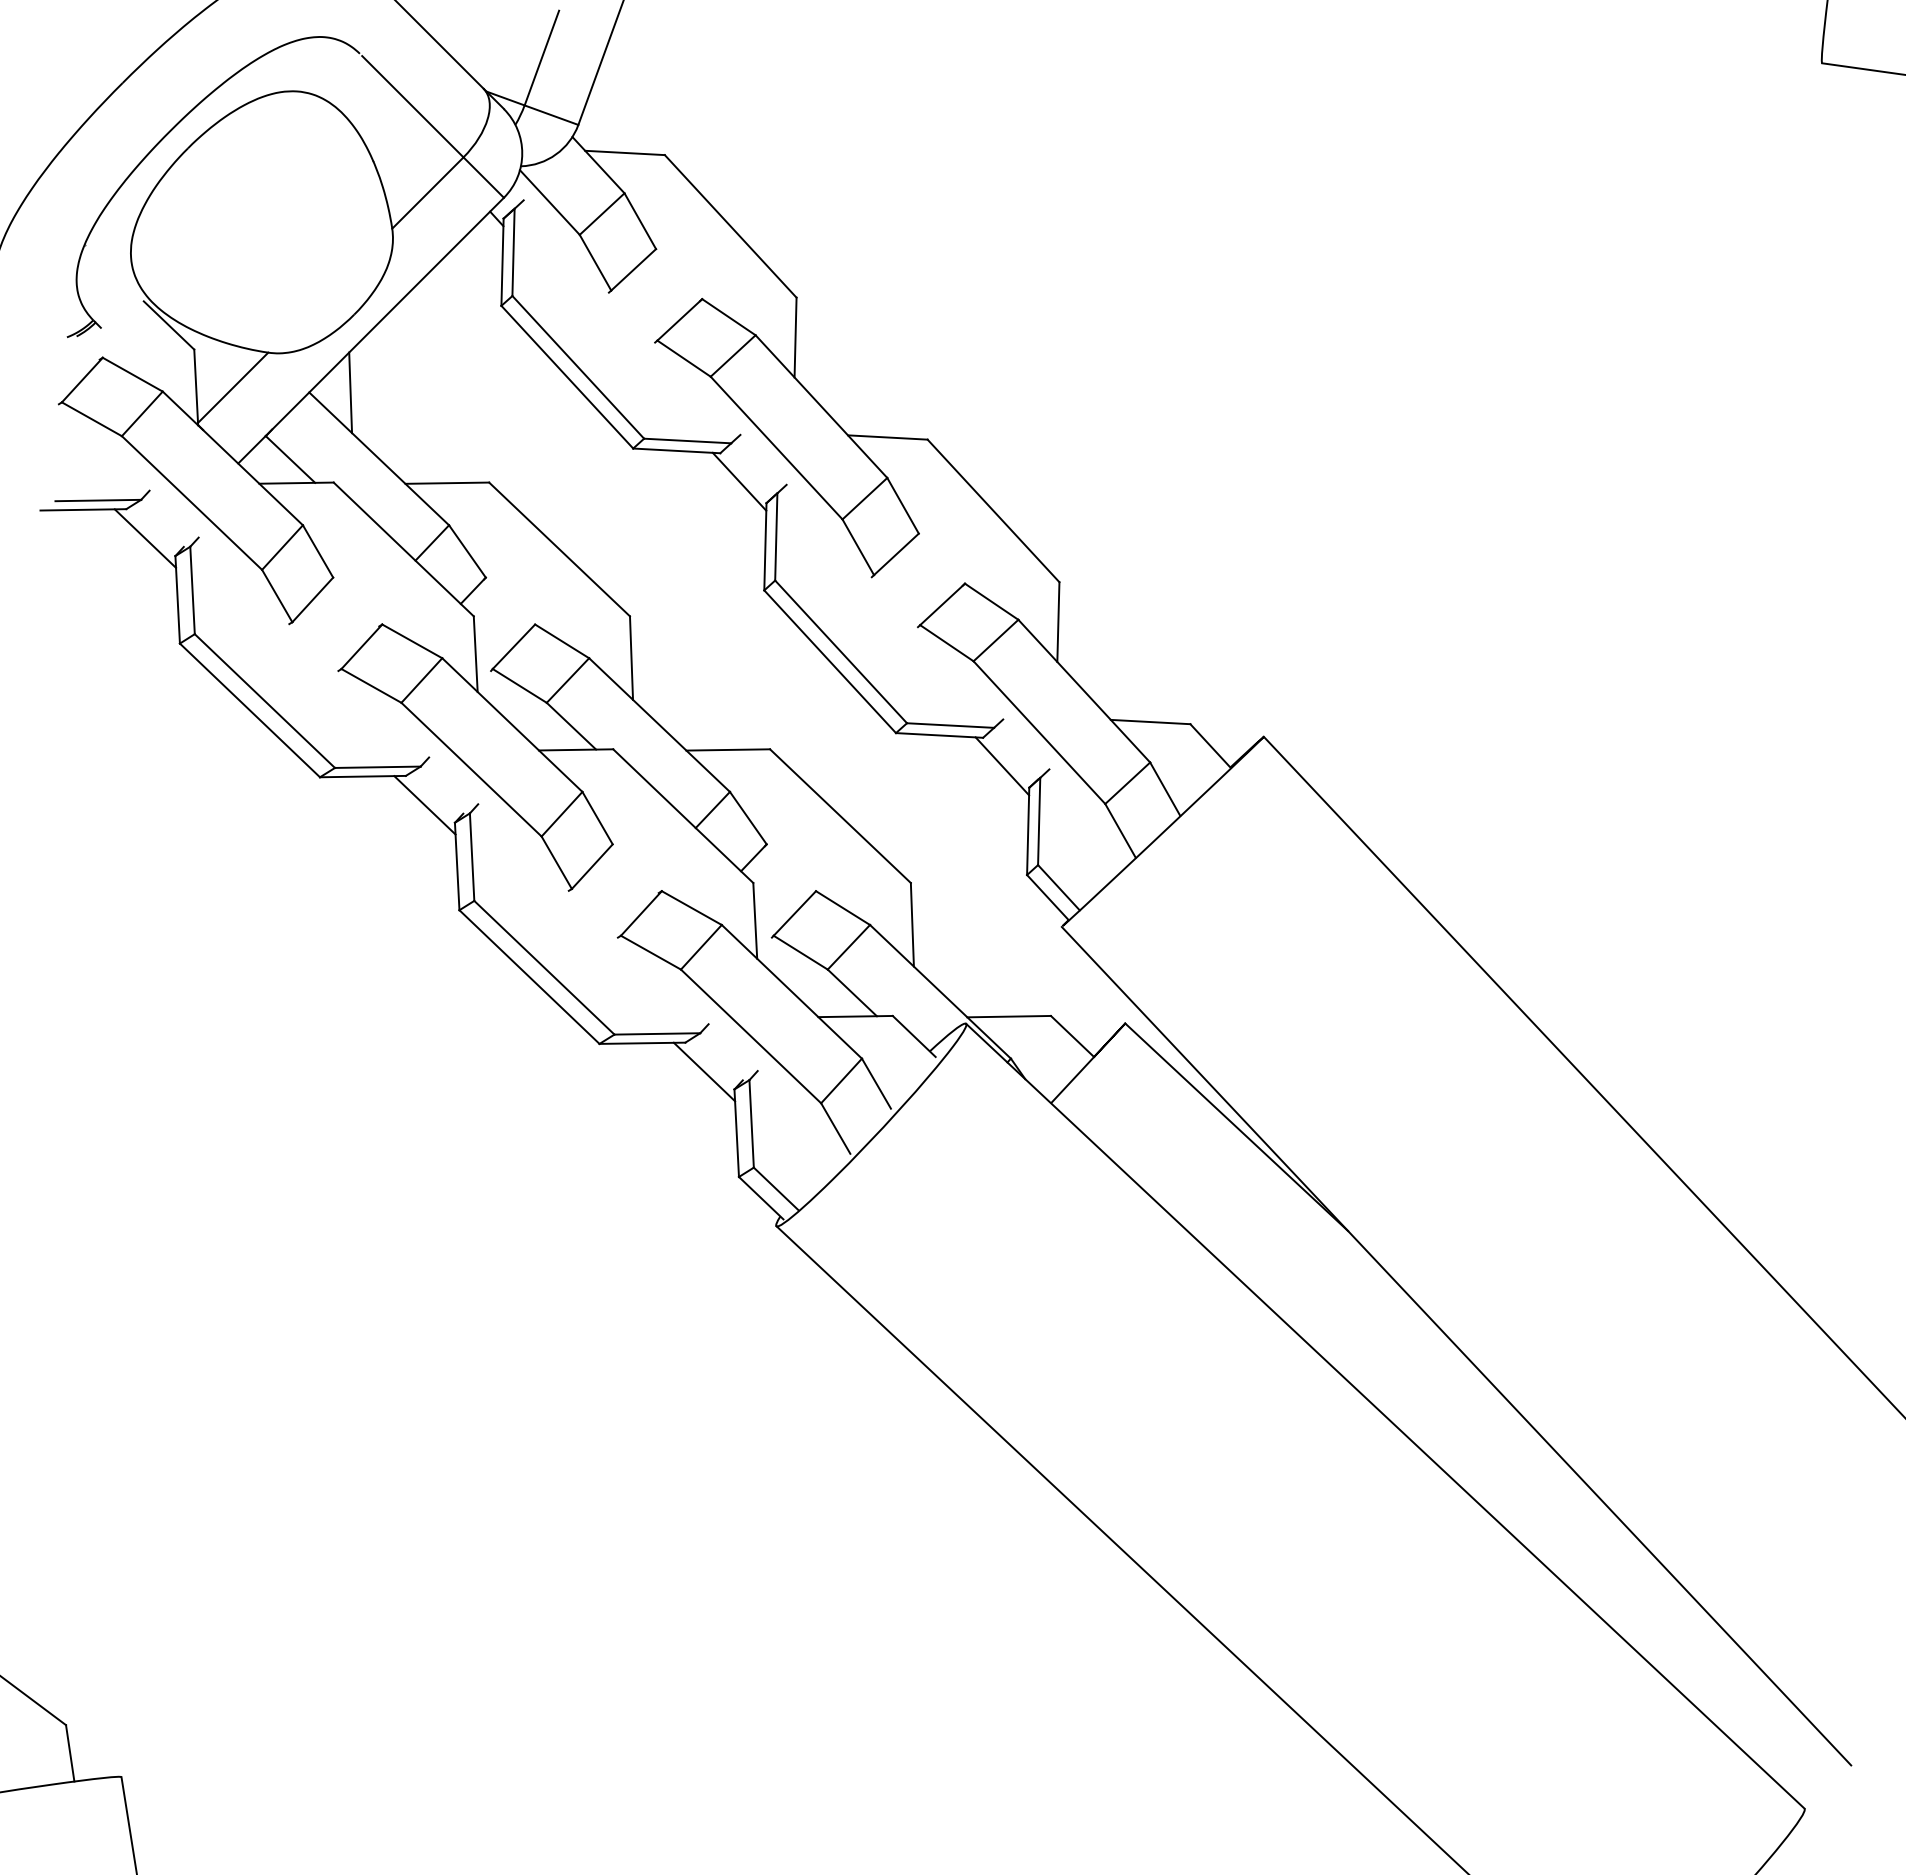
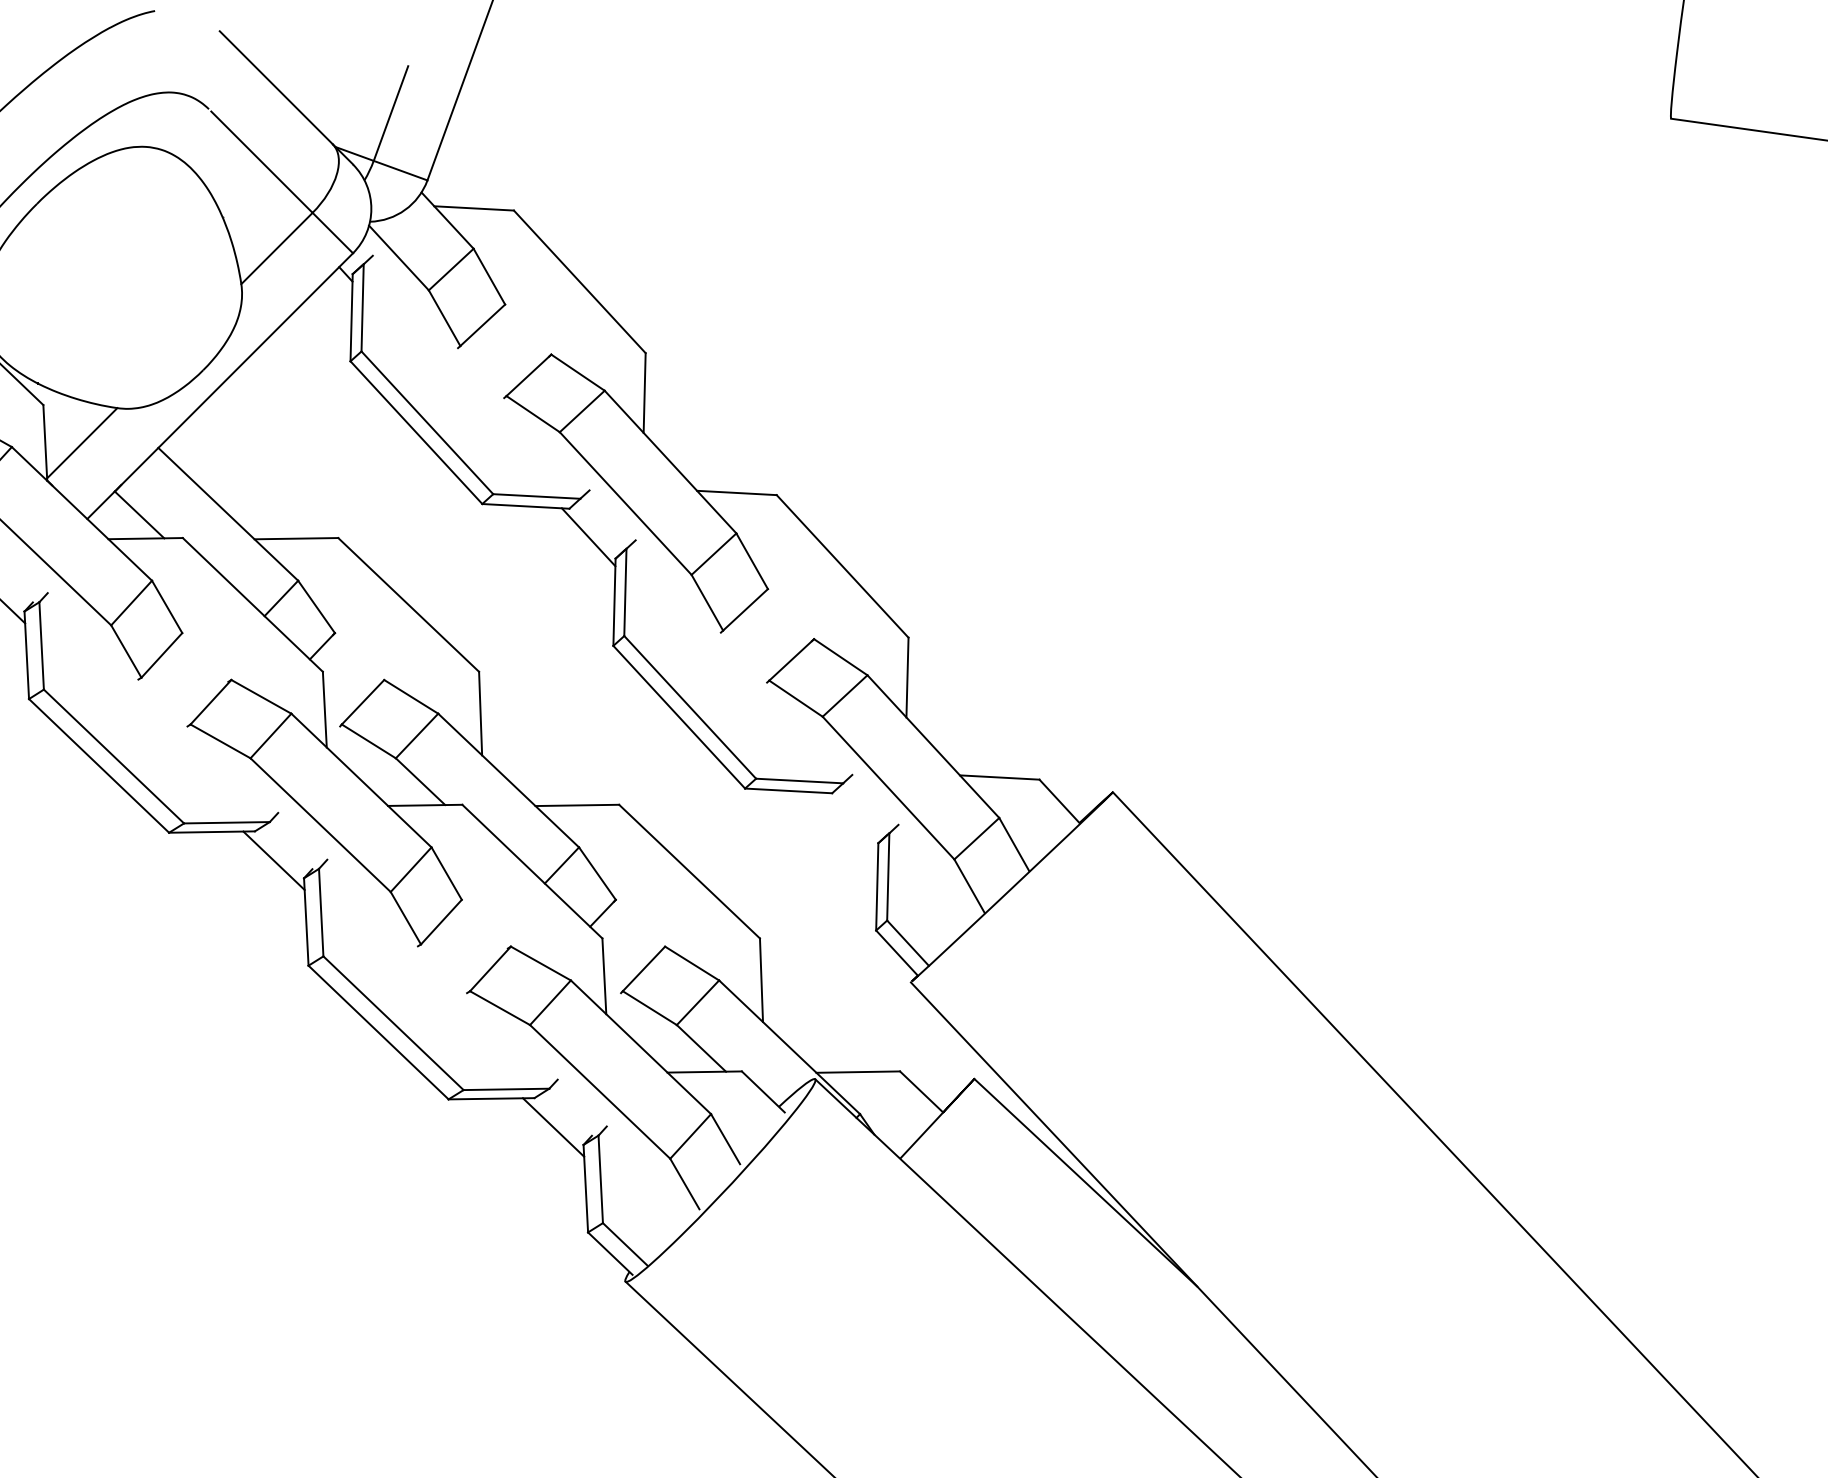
line: (350, 392) -> (199, 447), removed
line: (1002, 766) -> (851, 821), removed

